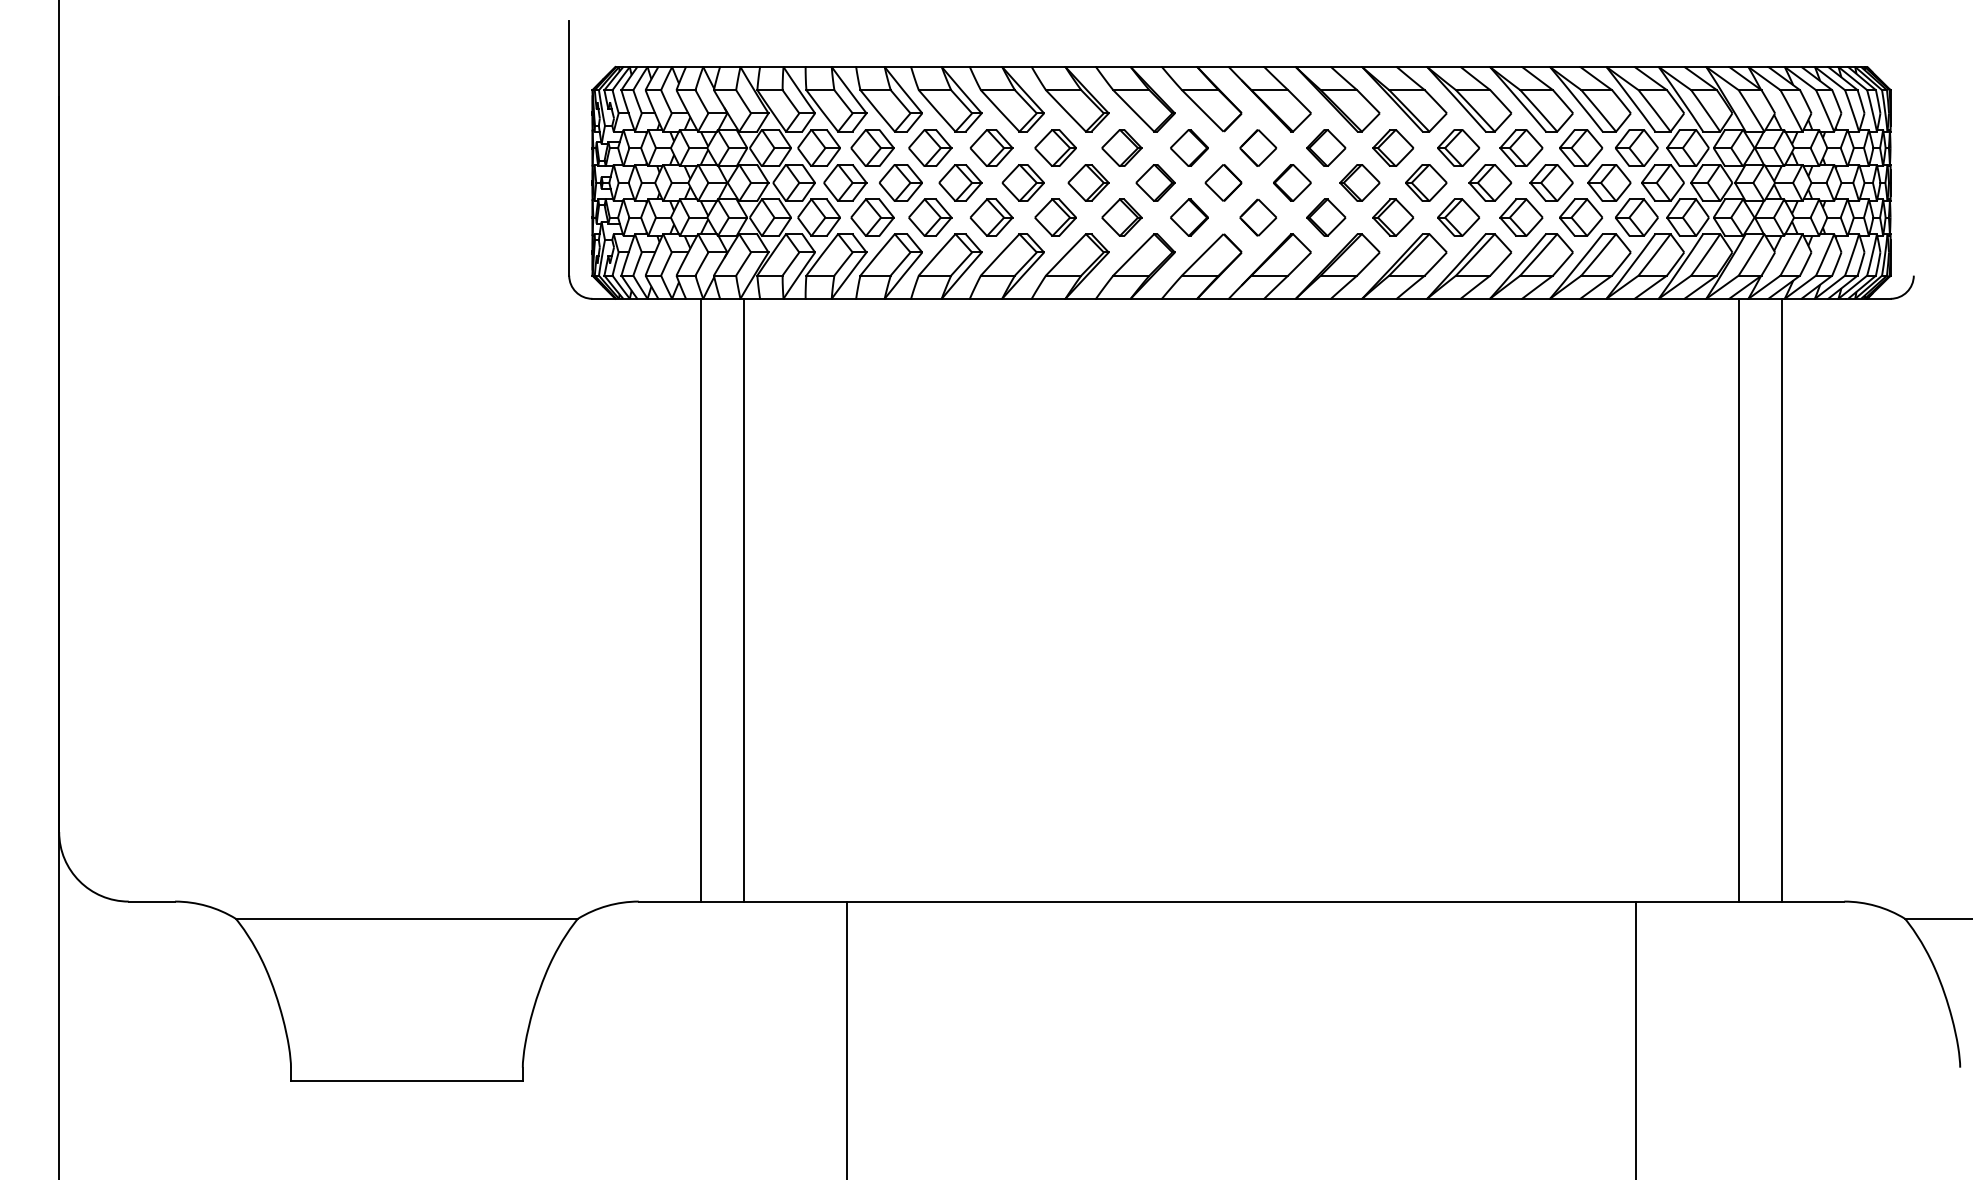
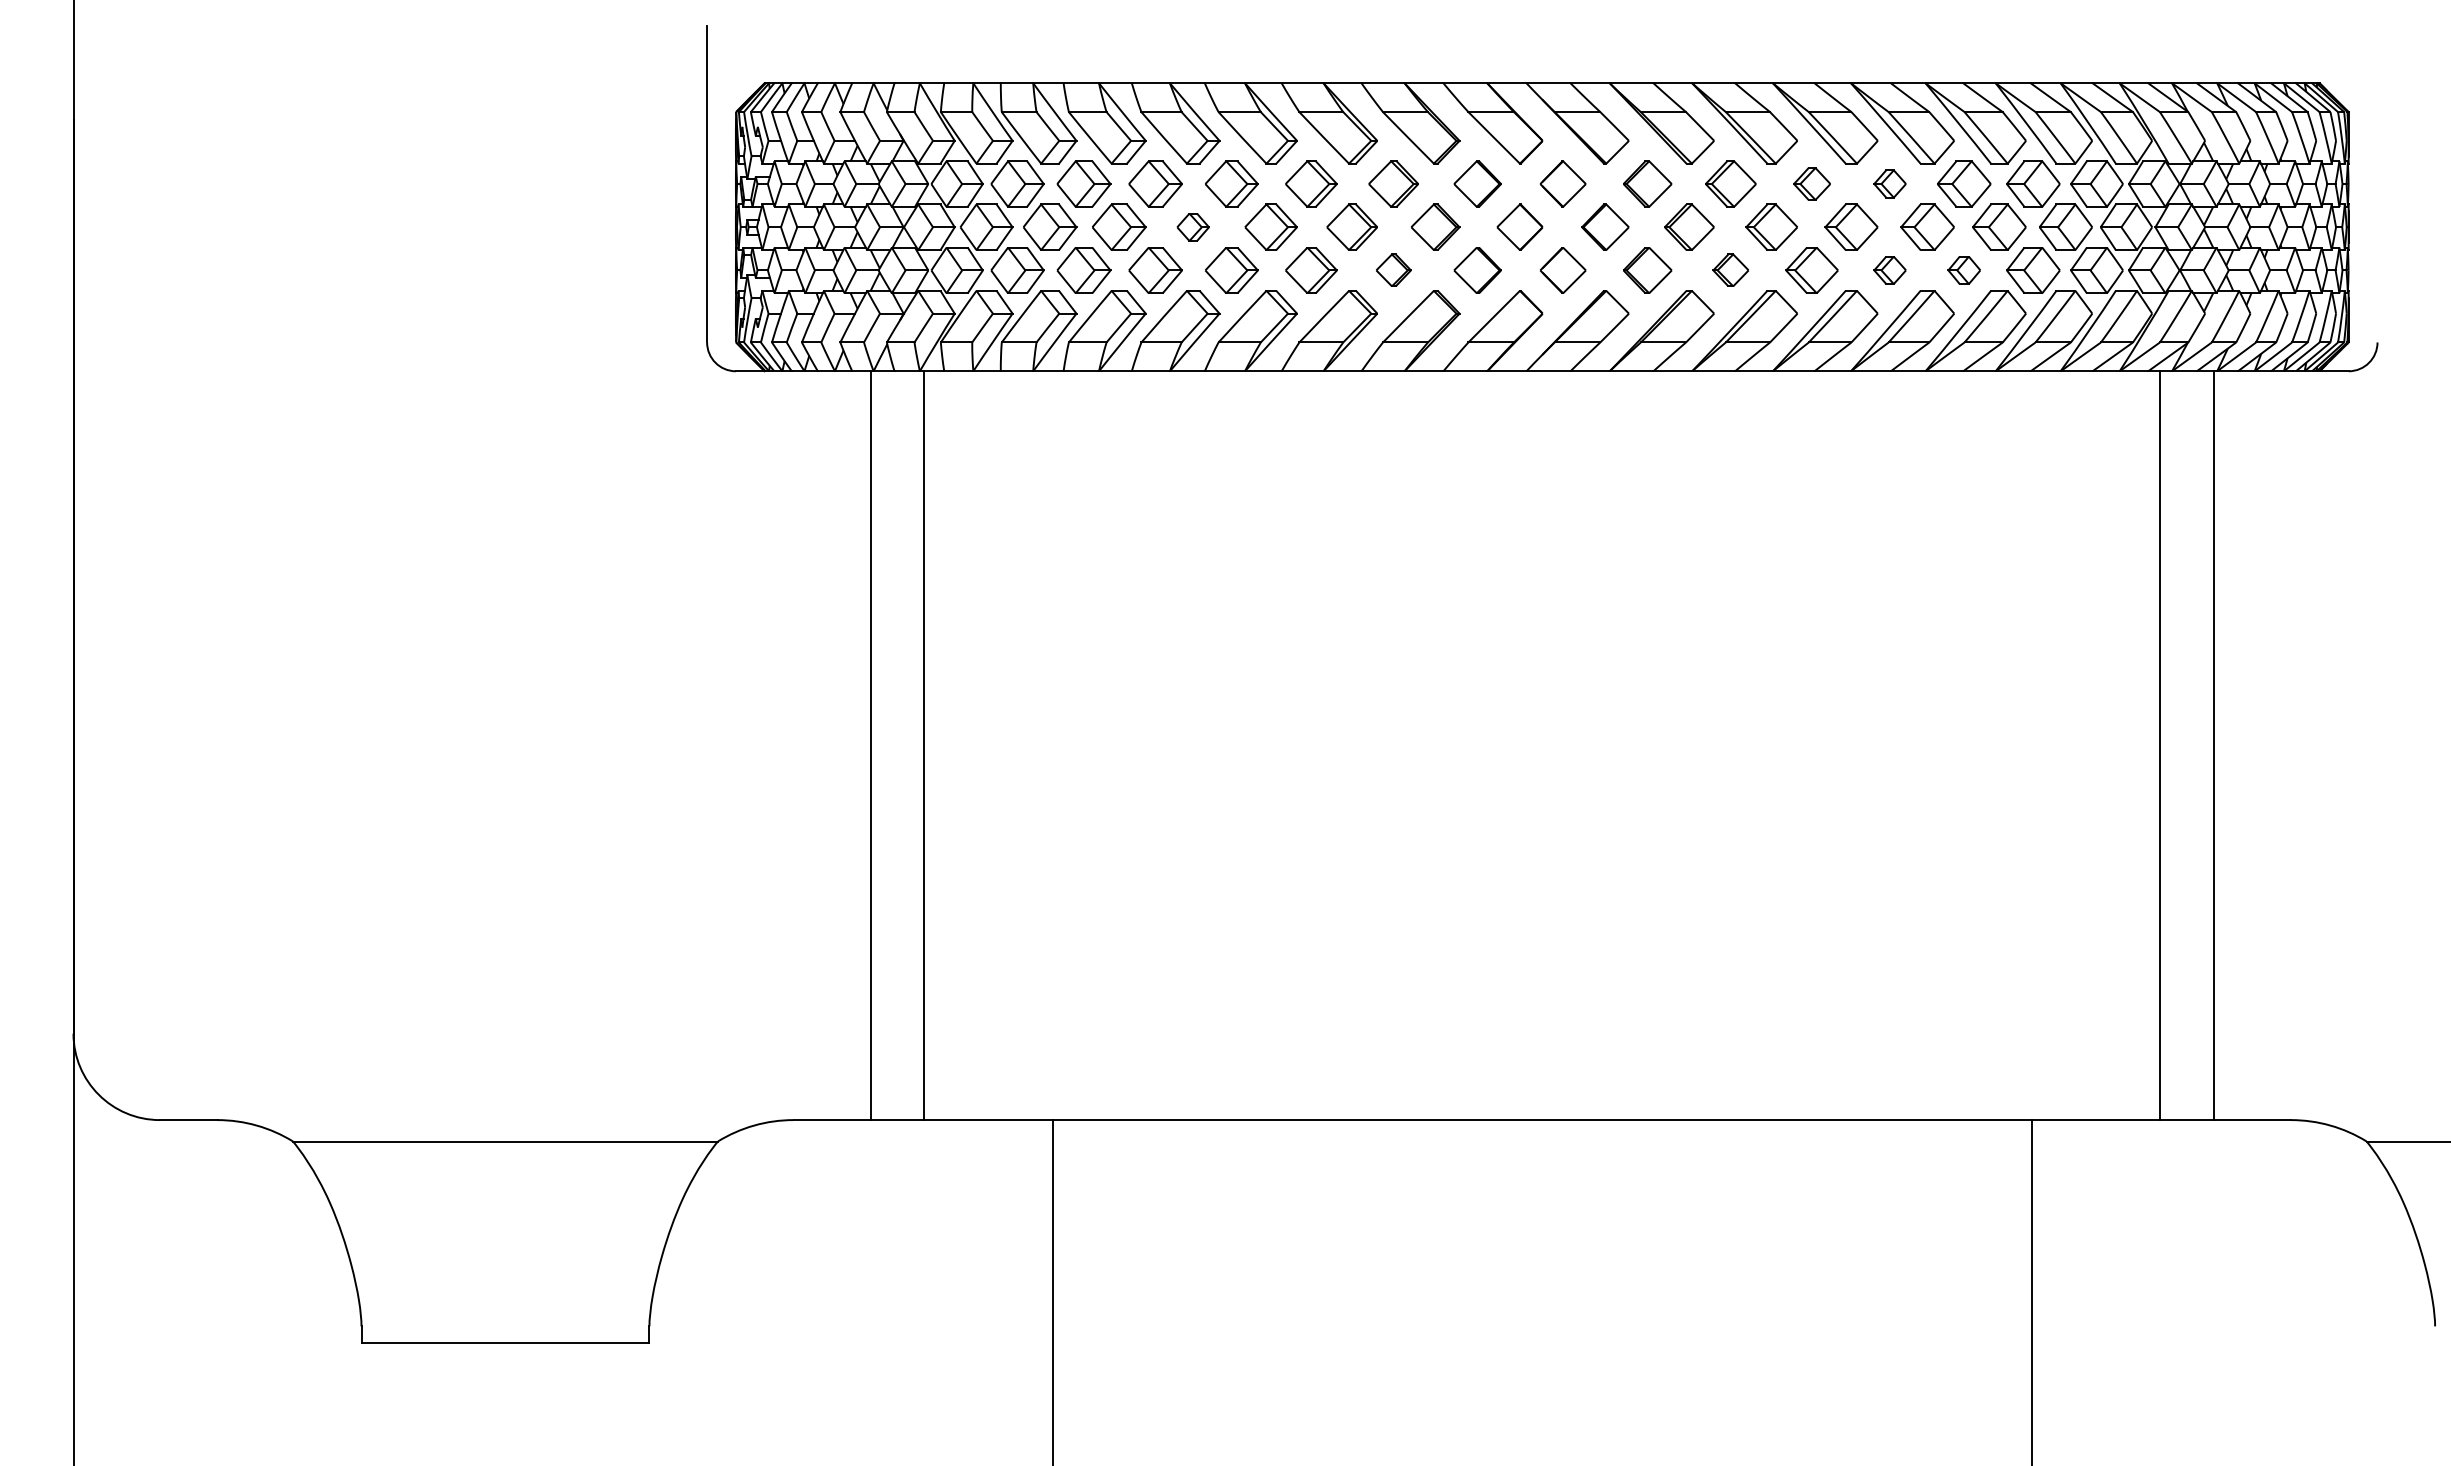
part: (1458, 147) -> (1811, 183), size x0.7
part: (1521, 147) -> (1890, 183), size x0.6
part: (960, 182) -> (1193, 226), size x0.6
part: (1121, 217) -> (1393, 270), size x0.7
part: (1393, 217) -> (1731, 270), size x0.7
part: (1521, 217) -> (1890, 270), size x0.6
part: (1581, 217) -> (1964, 270), size x0.6

